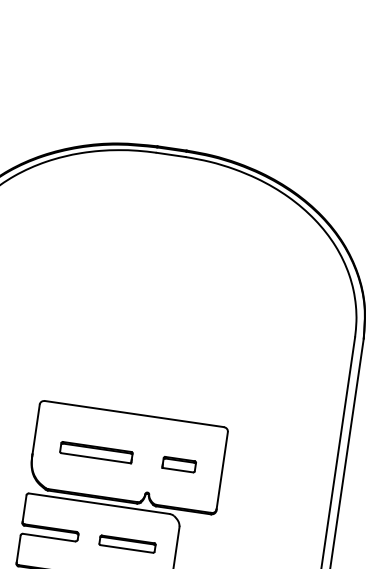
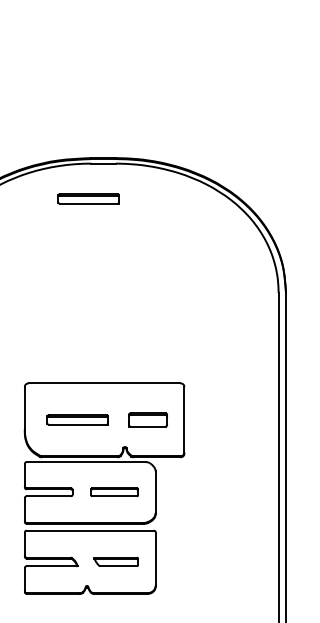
part: (147, 193) -> (88, 198), added
part: (178, 464) -> (147, 419), size x1.4

